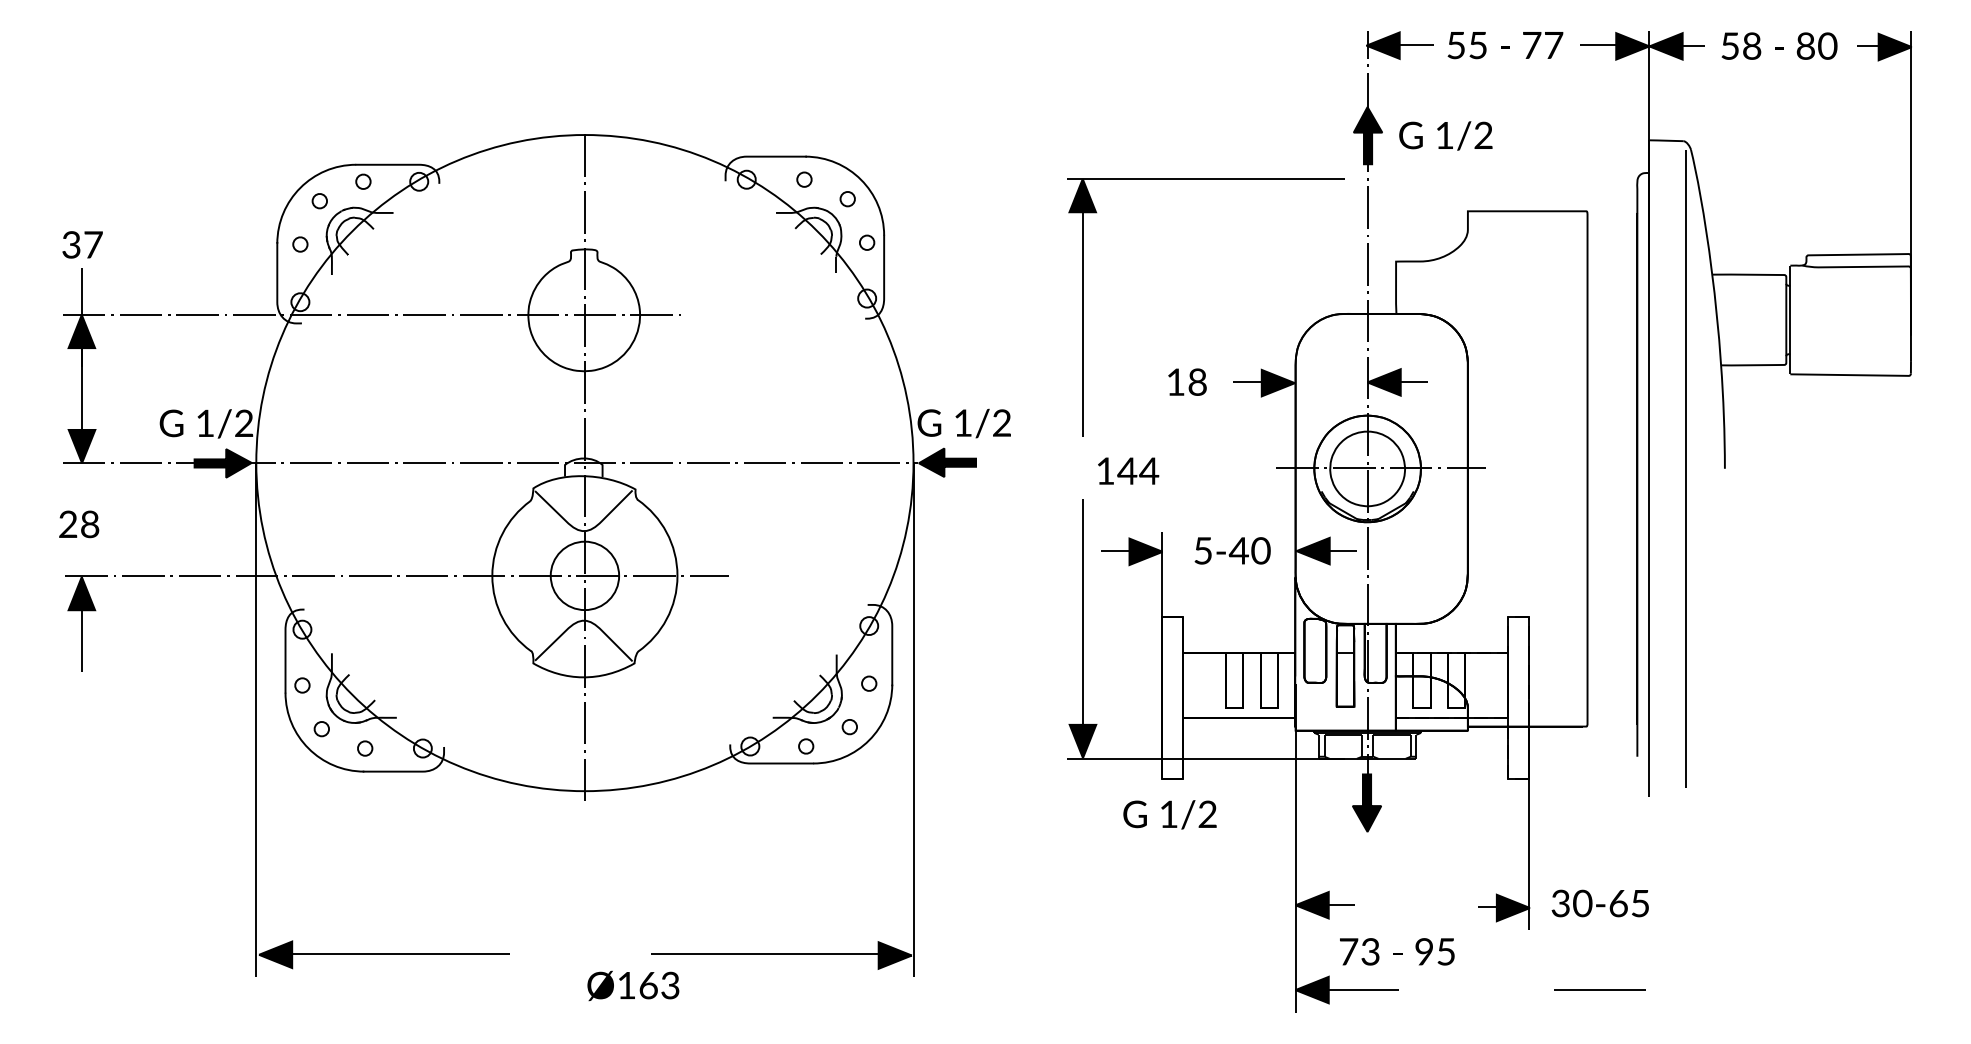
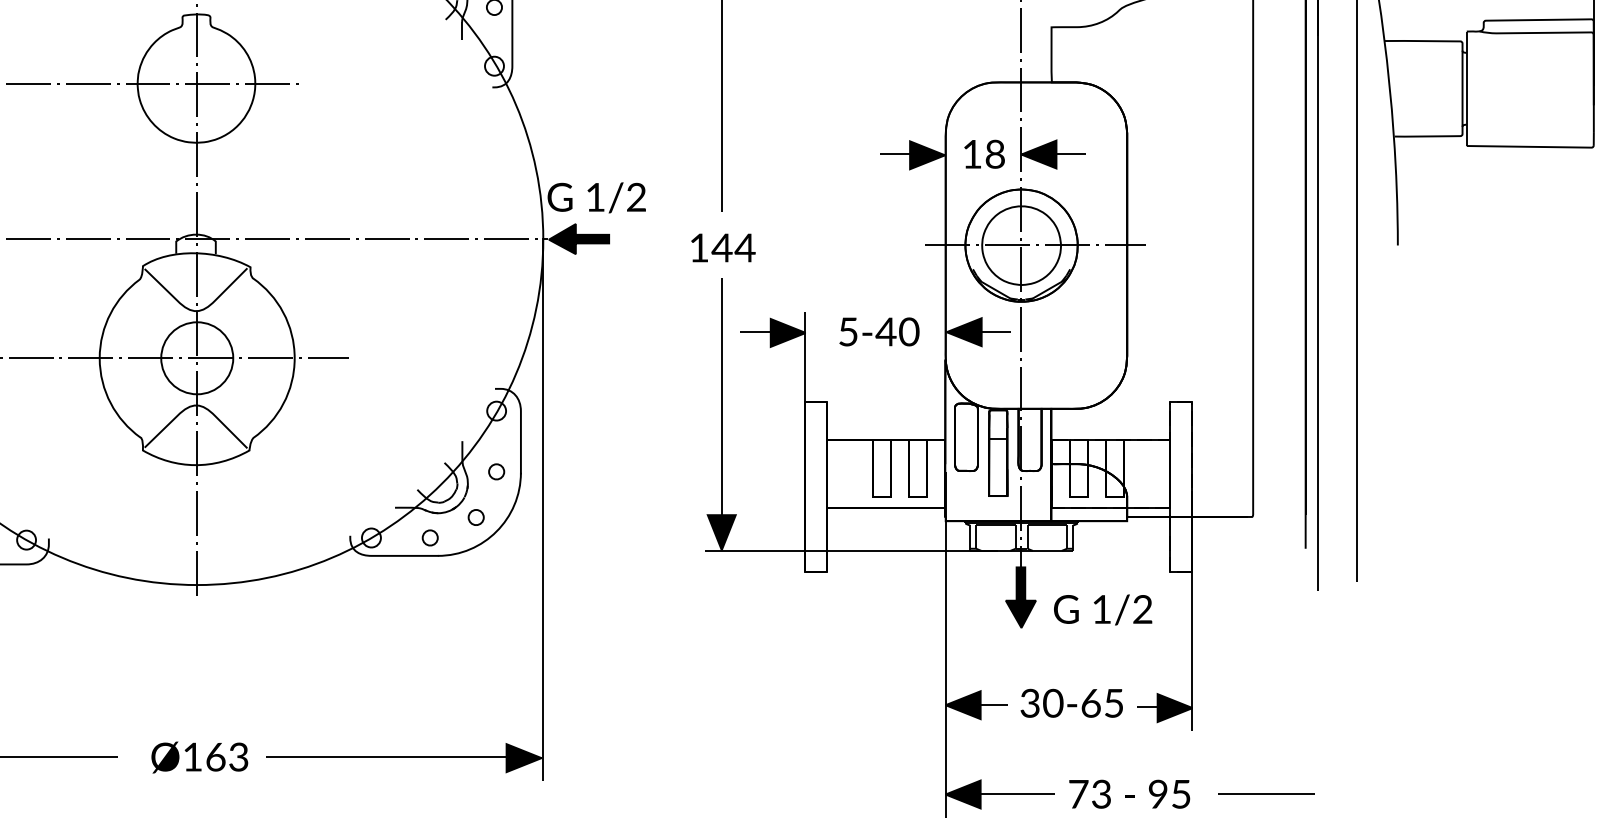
text: (1187, 381) -> (984, 153), moved
text: (1128, 470) -> (723, 247), moved
text: (1169, 814) -> (1102, 609), moved
text: (1599, 903) -> (1070, 703), moved
text: (1397, 951) -> (1129, 793), moved
text: (633, 985) -> (199, 757), moved

